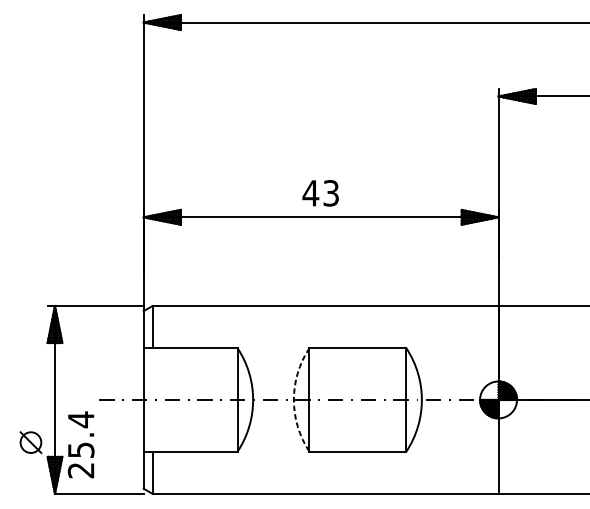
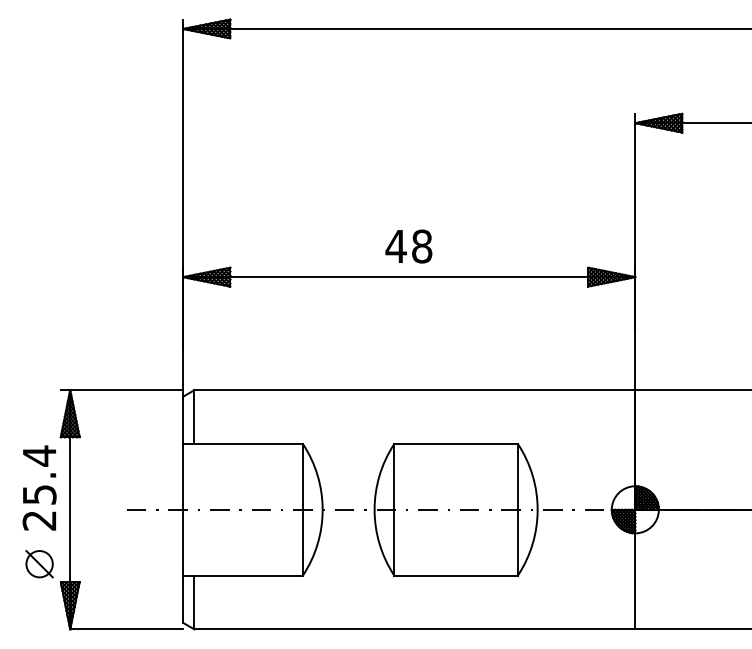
text: (331, 193) -> (422, 246), 43 -> 48
arc: (293, 399) -> (374, 509), dashed -> solid
text: (81, 444) -> (39, 487), moved

